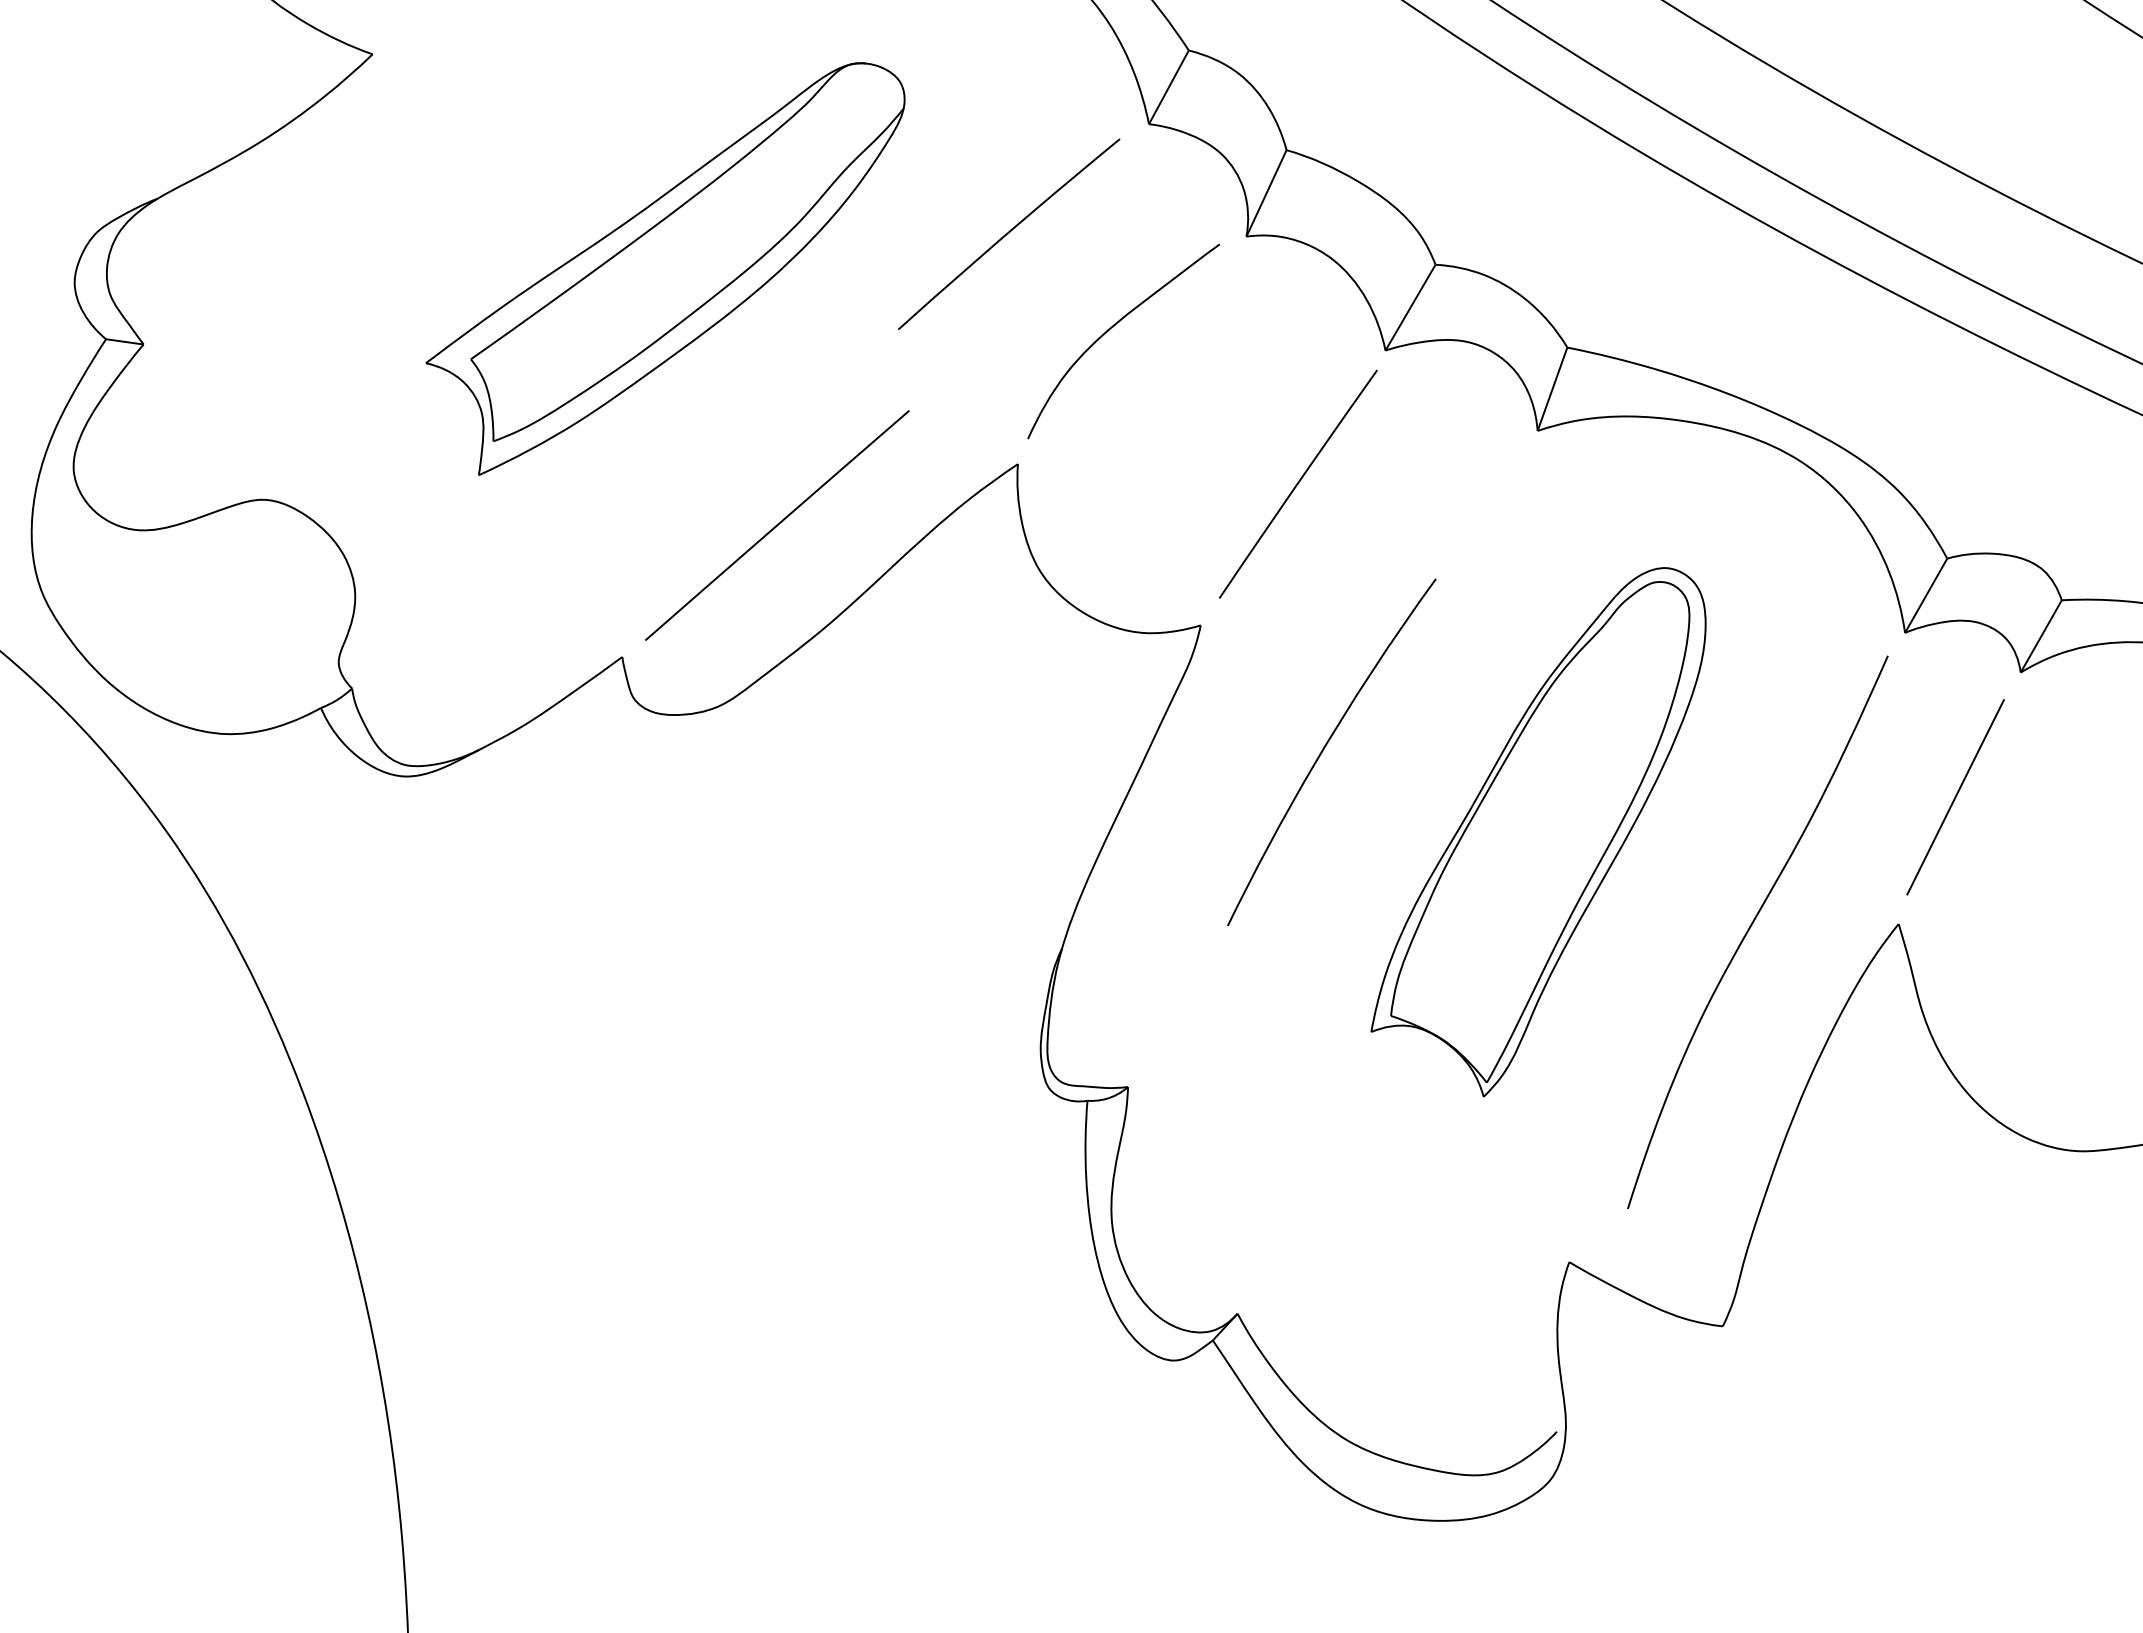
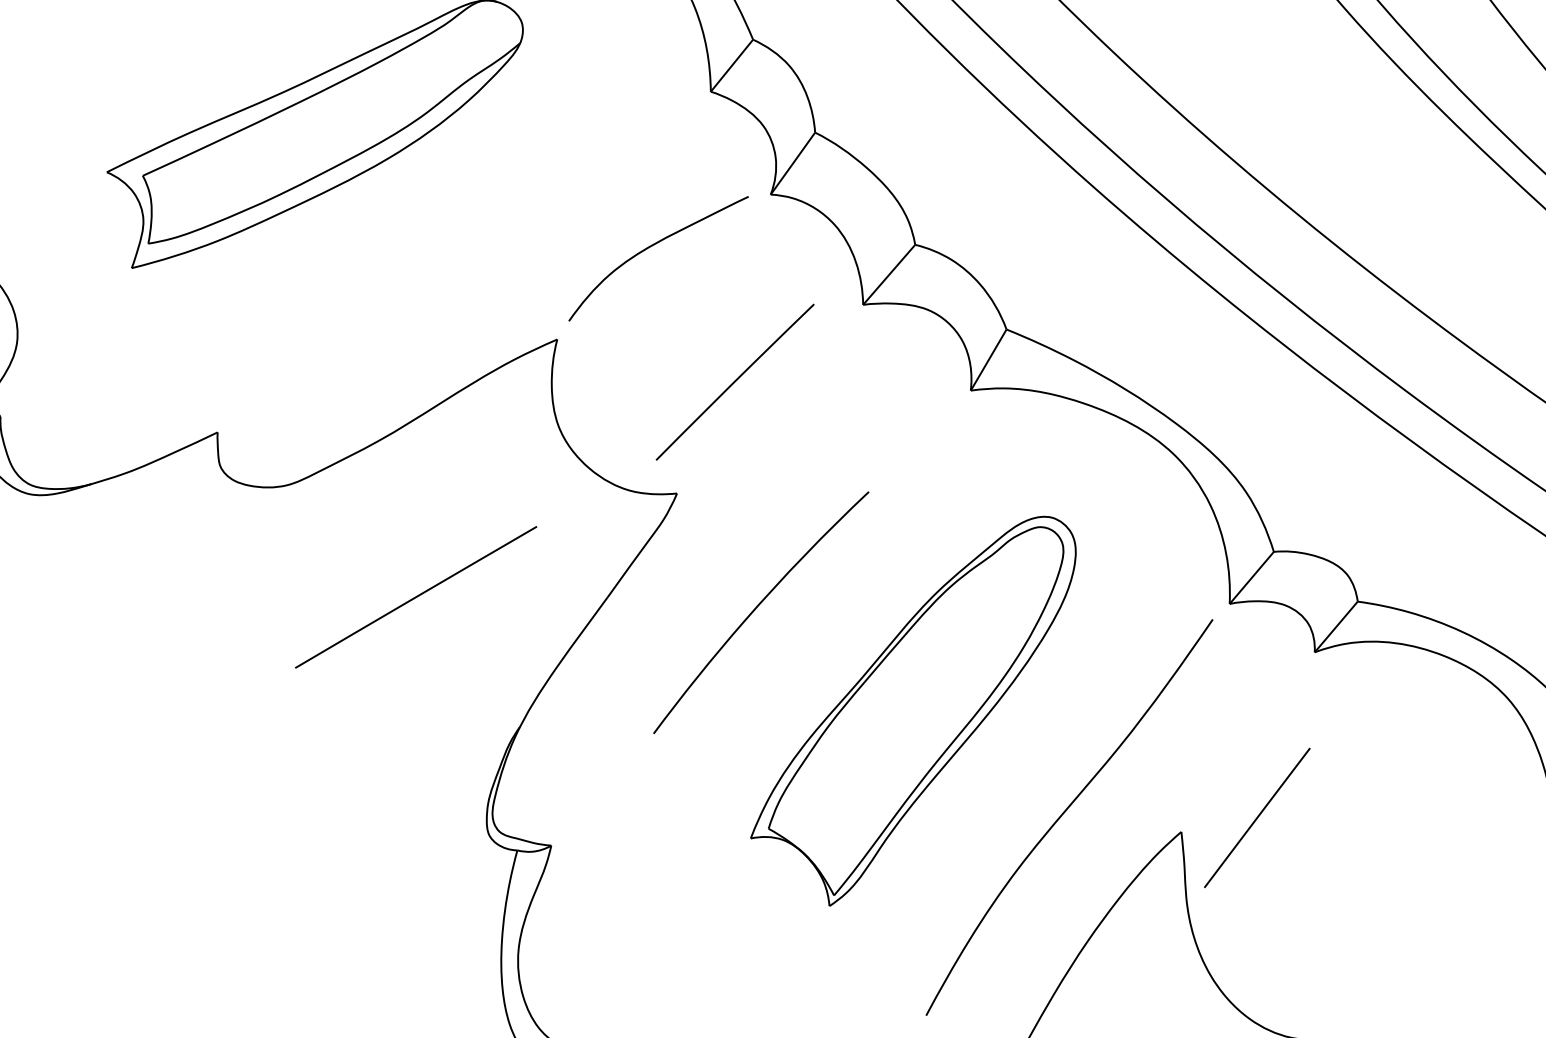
curve: (1009, 233) -> (584, 156), removed
curve: (1297, 483) -> (734, 381), moved
line: (777, 525) -> (416, 597), moved
line: (1955, 797) -> (1257, 818), moved

